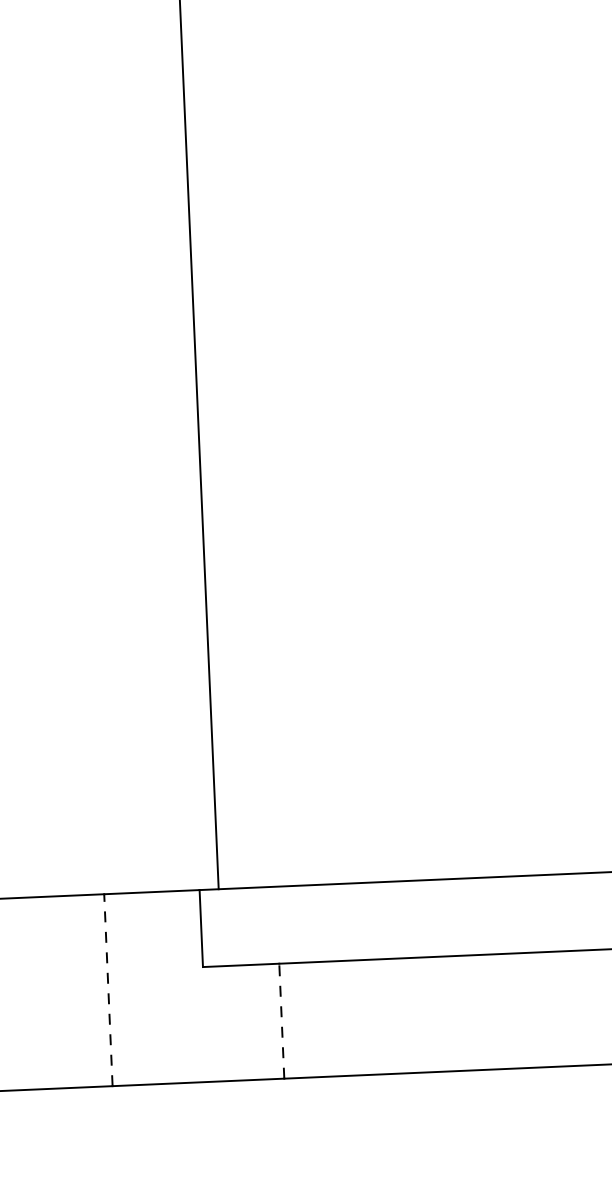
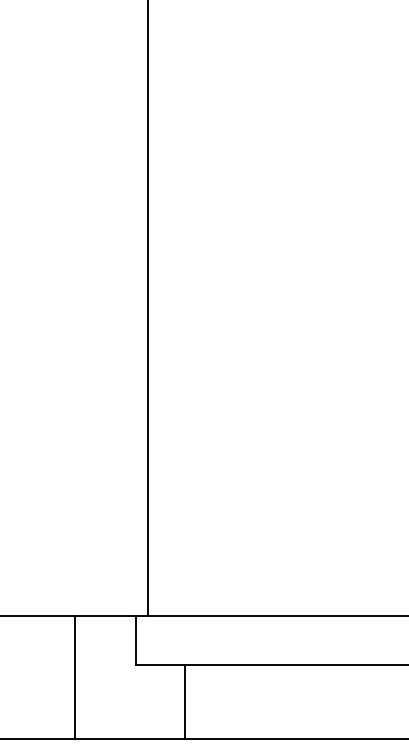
line: (108, 988) -> (75, 676), dashed -> solid
line: (282, 1020) -> (185, 701), dashed -> solid

